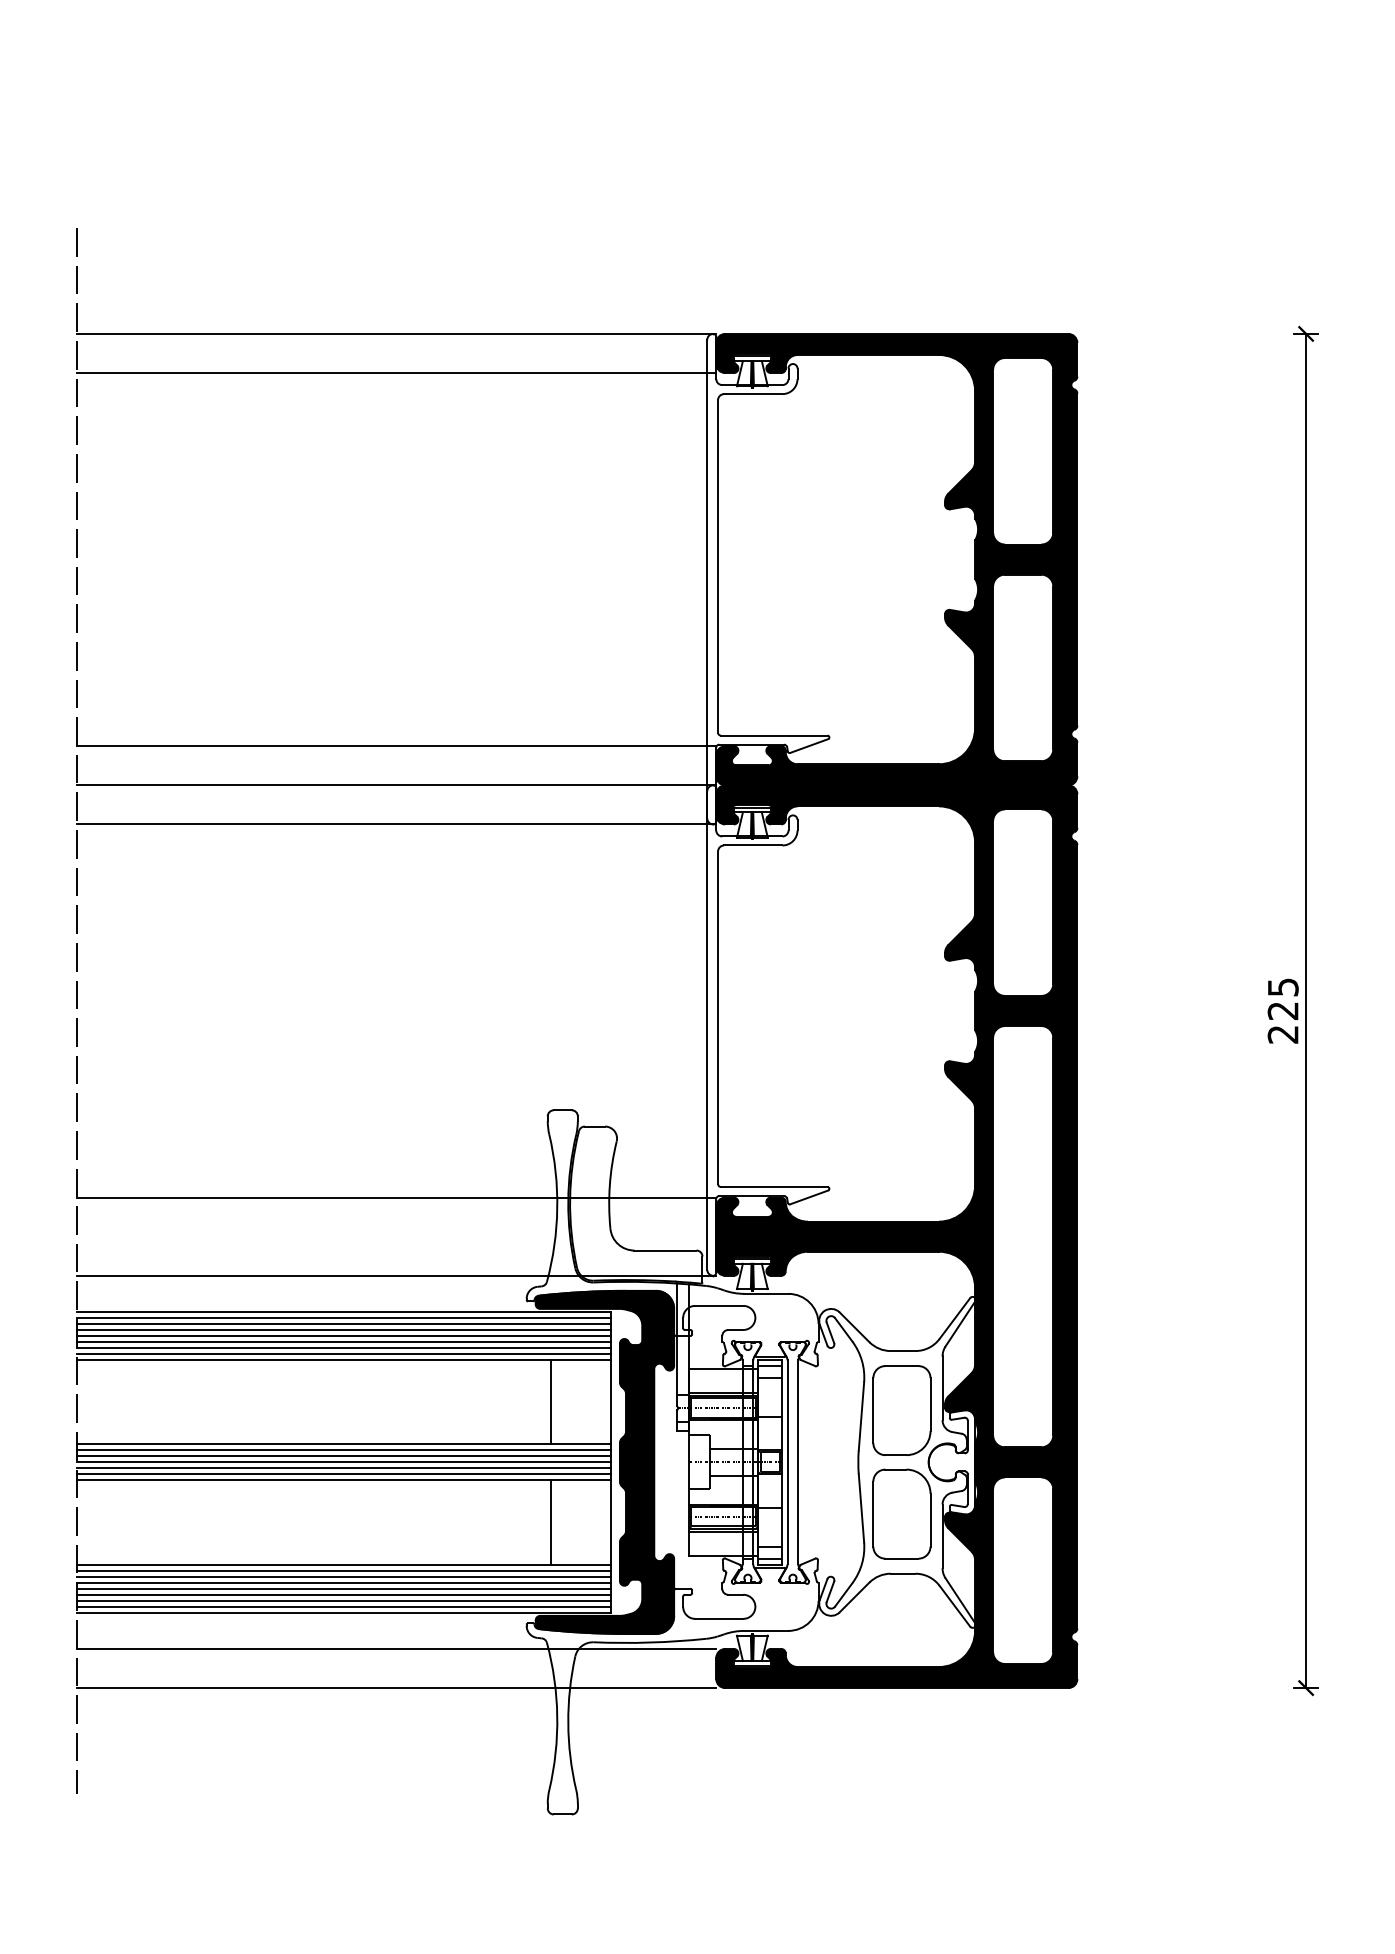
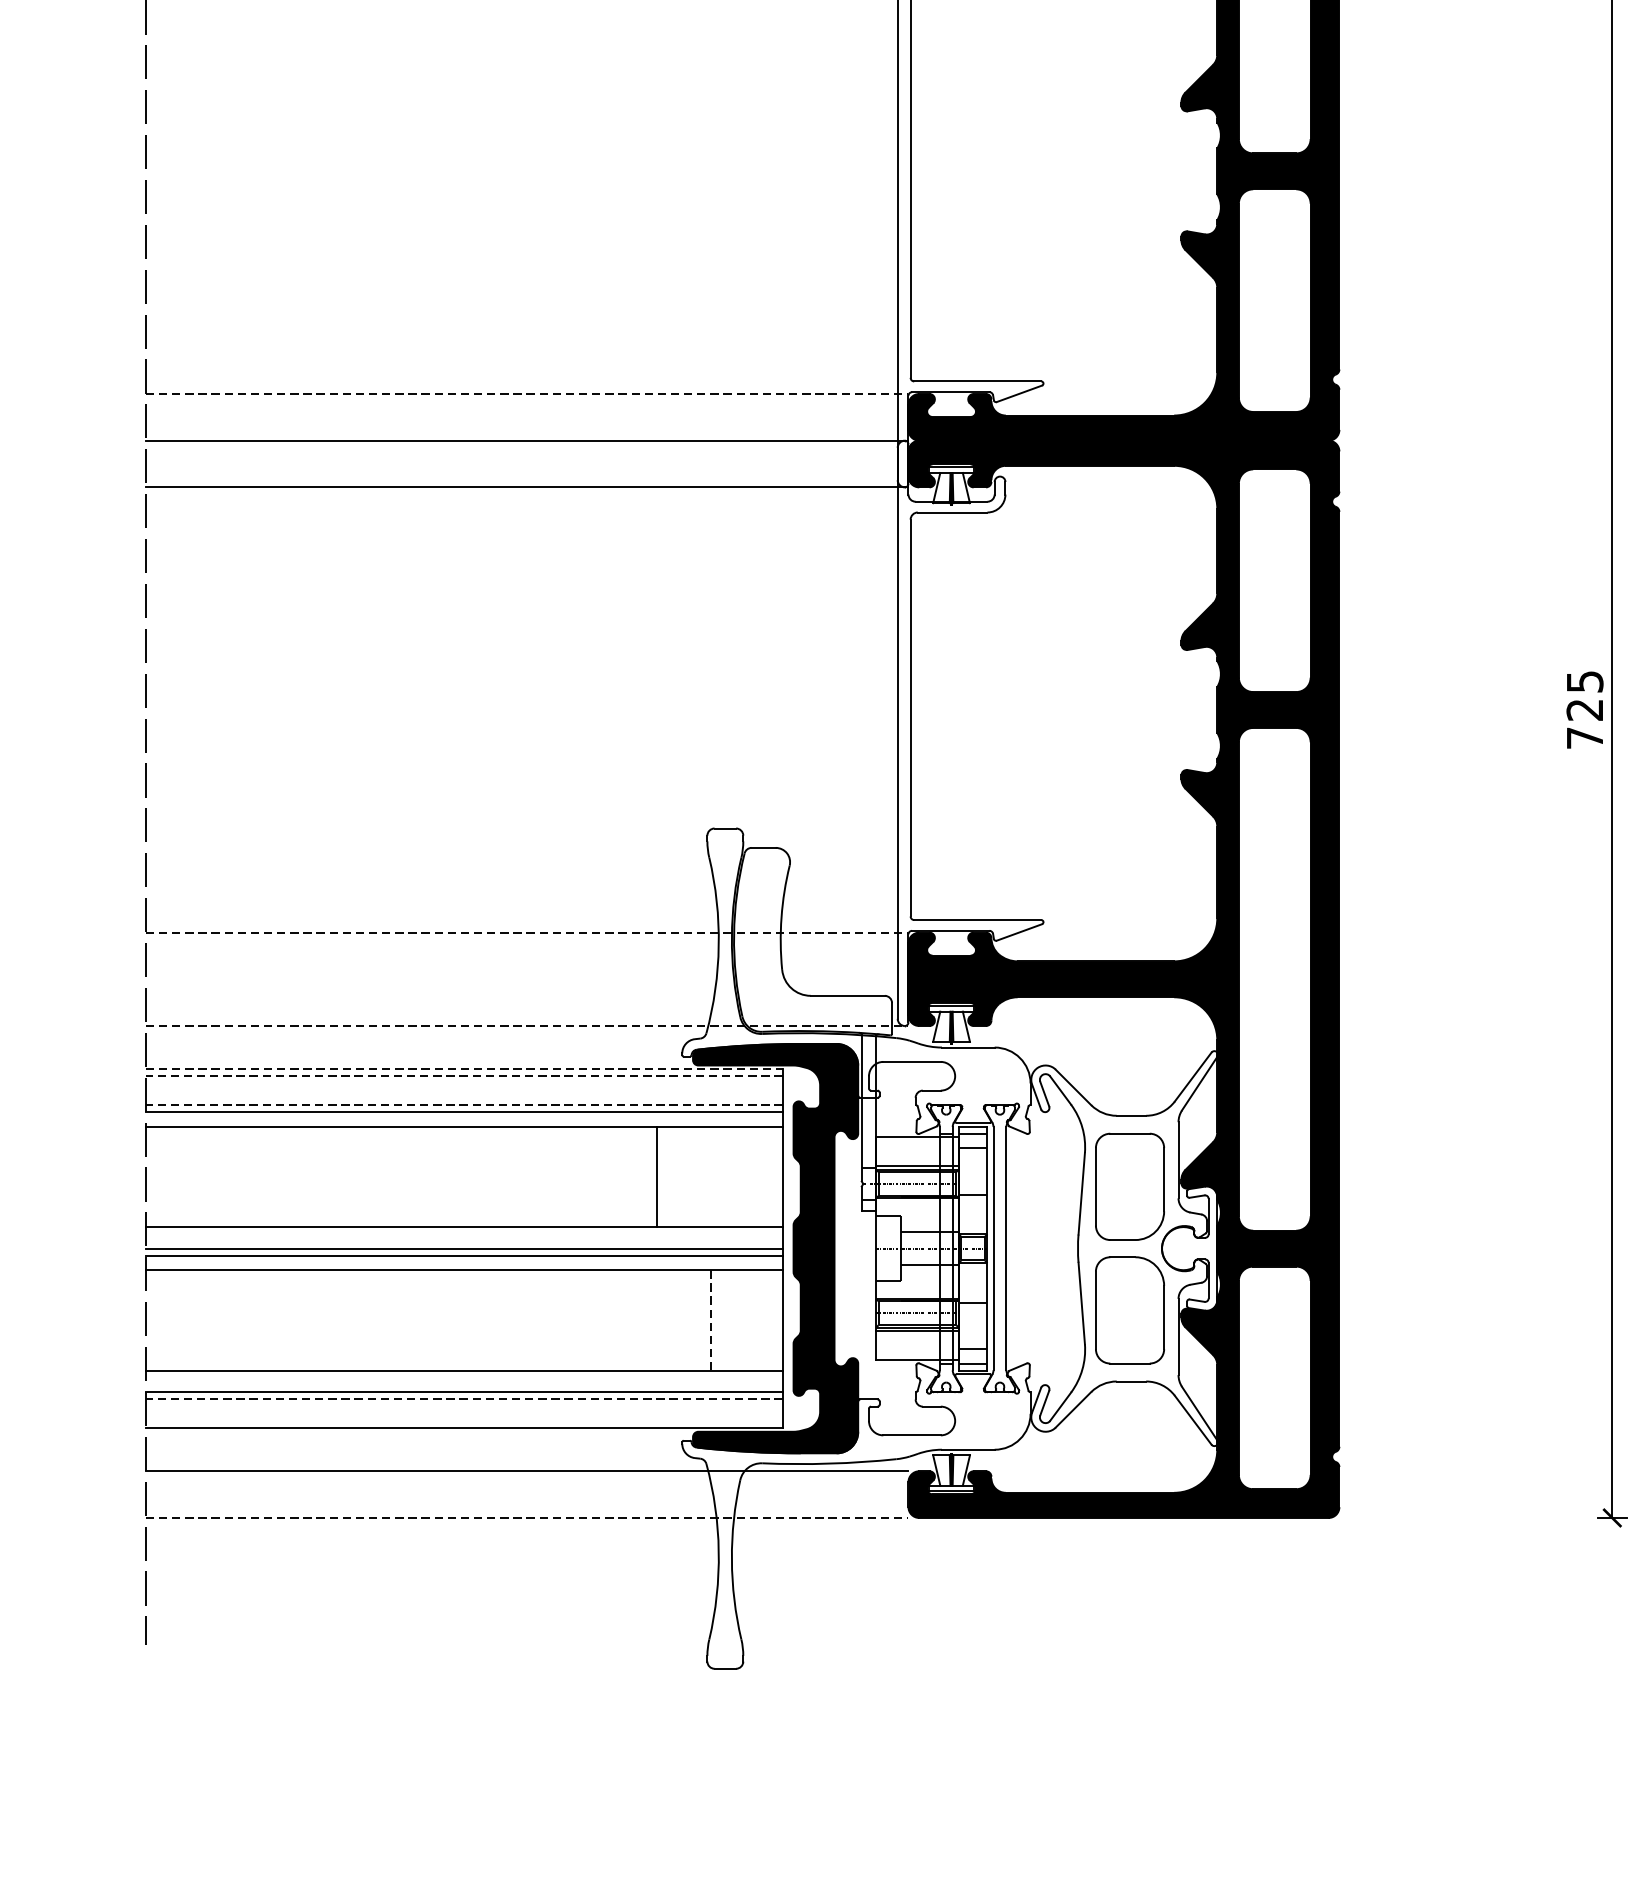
line: (396, 746) -> (526, 394), solid -> dashed
text: (1282, 1034) -> (1584, 738), 225 -> 725
line: (396, 1197) -> (526, 932), solid -> dashed
line: (396, 1275) -> (526, 1025), solid -> dashed
line: (344, 1311) -> (464, 1068), solid -> dashed
line: (344, 1317) -> (464, 1075), solid -> dashed
line: (343, 1323) -> (463, 1082), removed
line: (343, 1329) -> (463, 1090), removed
line: (343, 1336) -> (463, 1098), removed
line: (344, 1342) -> (464, 1105), solid -> dashed
line: (343, 1354) -> (463, 1119), removed
line: (550, 1402) -> (656, 1177), moved
line: (343, 1450) -> (463, 1234), removed
line: (343, 1456) -> (463, 1241), removed
line: (343, 1474) -> (463, 1263), removed
line: (550, 1523) -> (710, 1321), solid -> dashed
line: (343, 1570) -> (463, 1377), removed
line: (343, 1576) -> (463, 1384), removed
line: (344, 1588) -> (464, 1399), solid -> dashed
line: (343, 1594) -> (463, 1406), removed
line: (343, 1600) -> (463, 1413), removed
line: (343, 1606) -> (463, 1420), removed
line: (396, 1688) -> (526, 1518), solid -> dashed

